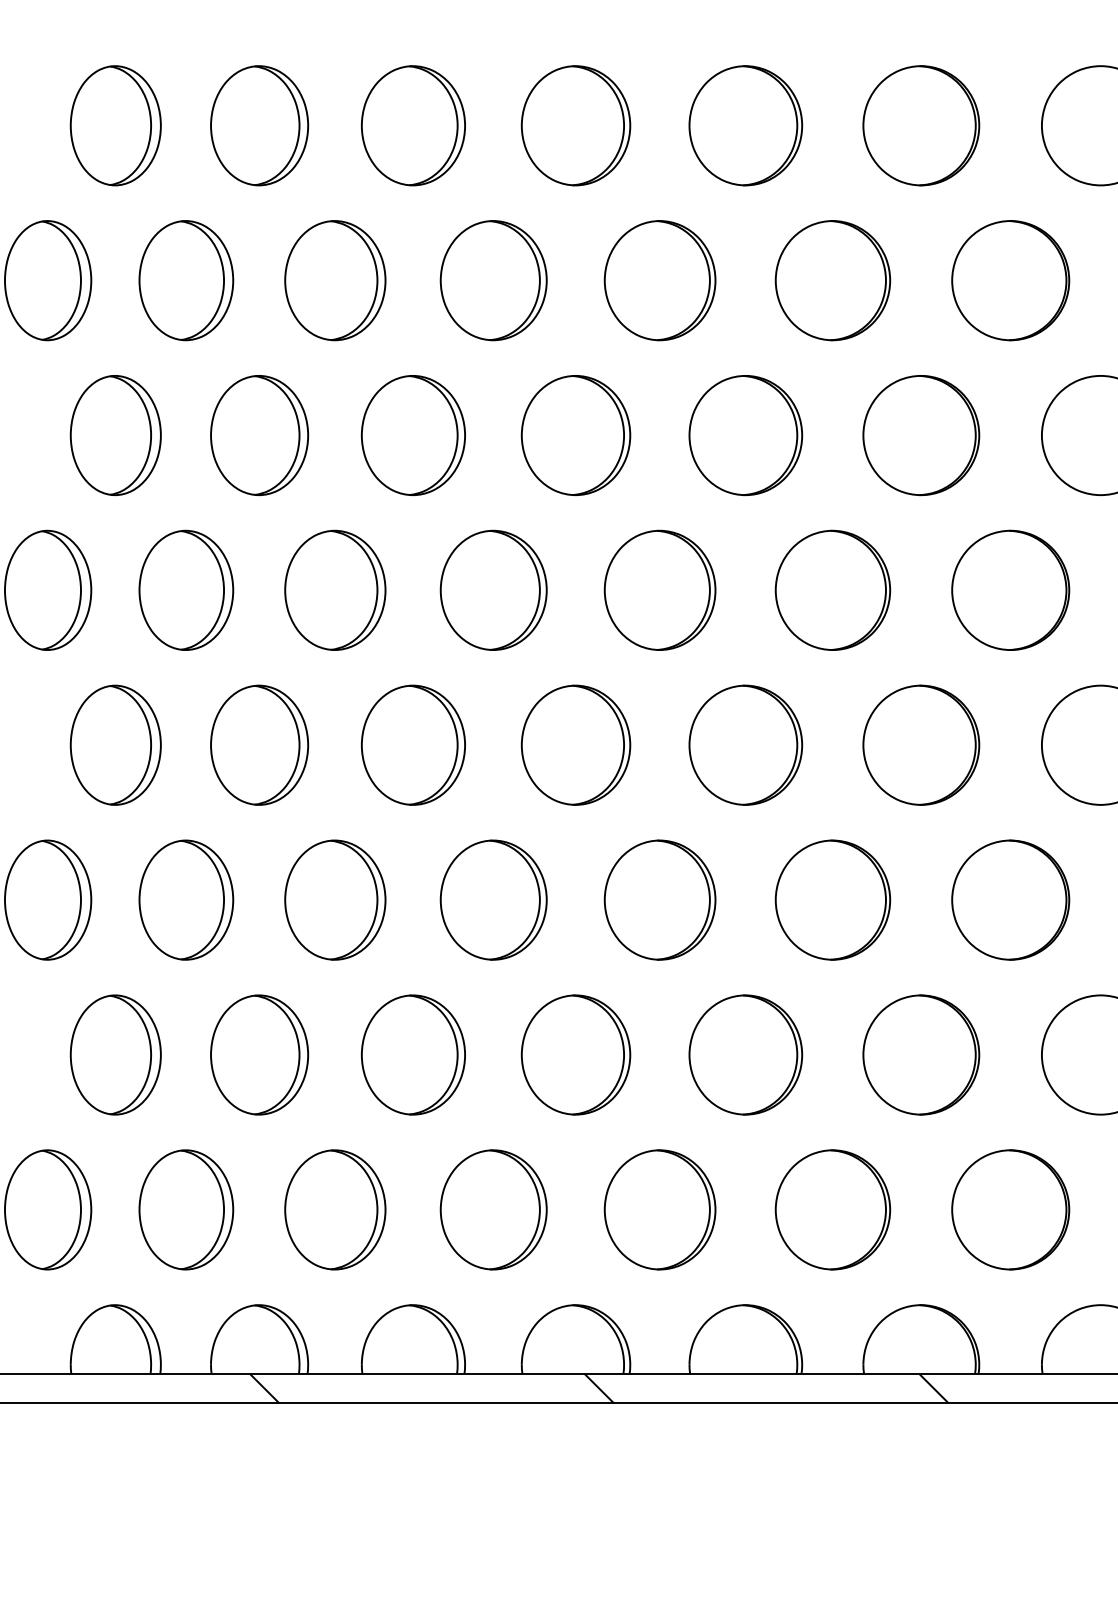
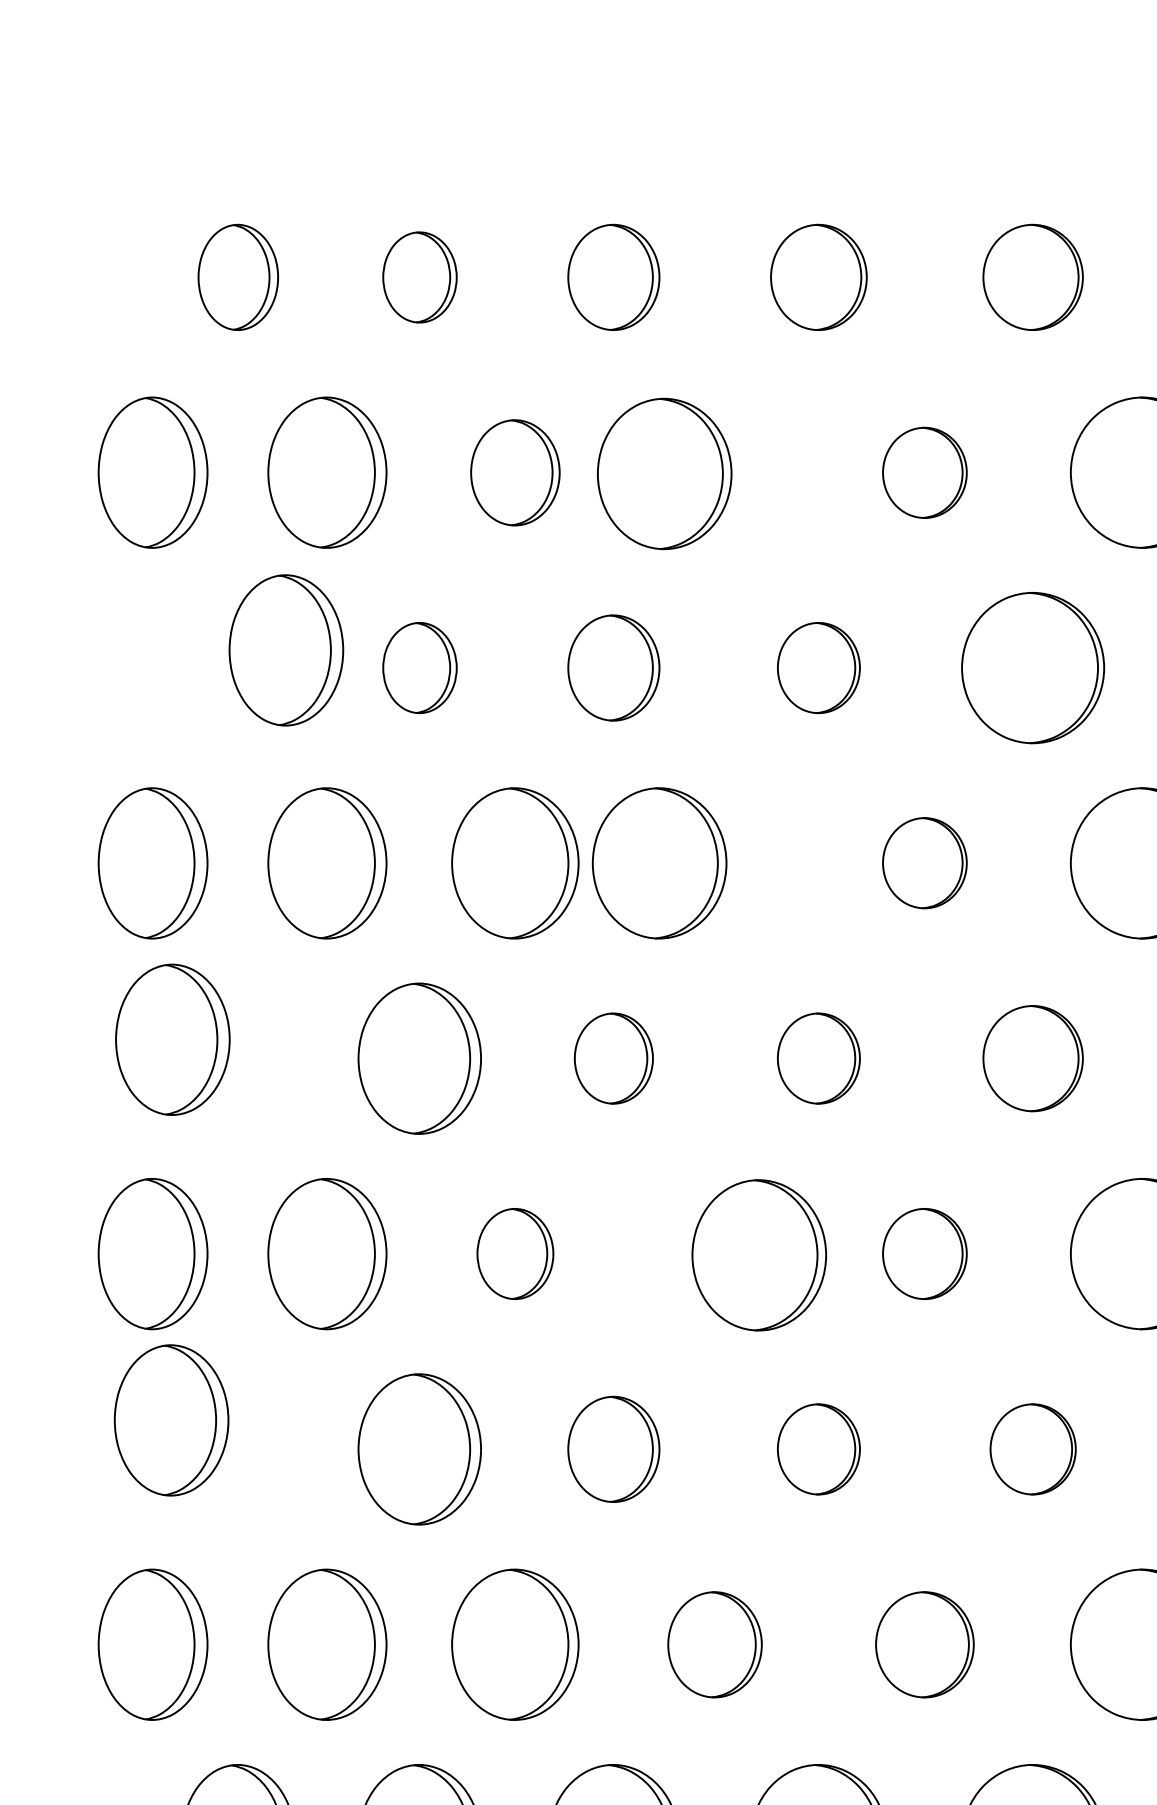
part: (115, 125) -> (238, 277), size x0.7
part: (259, 125) -> (419, 277), size x0.6
part: (413, 125) -> (613, 277), size x0.7
part: (575, 125) -> (818, 277), size x0.7
part: (745, 125) -> (1032, 277), size x0.7
part: (335, 280) -> (515, 472), size x0.7
part: (493, 280) -> (664, 473), moved
part: (659, 280) -> (924, 472), size x0.6
part: (115, 435) -> (285, 650), moved
part: (259, 435) -> (419, 668), size x0.6
part: (413, 435) -> (613, 668), size x0.7
part: (575, 435) -> (818, 668), size x0.6
part: (493, 589) -> (659, 862), moved
part: (659, 589) -> (924, 862), size x0.6
part: (115, 744) -> (172, 1038), moved
part: (413, 744) -> (613, 1057), size x0.6
part: (575, 744) -> (818, 1057), size x0.6
part: (745, 744) -> (1032, 1057), size x0.7
part: (335, 899) -> (515, 1253), size x0.6
part: (493, 899) -> (758, 1254), moved
part: (659, 899) -> (924, 1253), size x0.6
part: (115, 1054) -> (171, 1419), moved
part: (413, 1054) -> (613, 1448), size x0.7
part: (575, 1054) -> (818, 1448), size x0.6
part: (745, 1054) -> (1032, 1448), size x0.6
part: (493, 1209) -> (714, 1644), size x0.7
part: (659, 1209) -> (924, 1644), size x0.7

